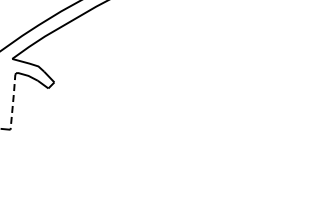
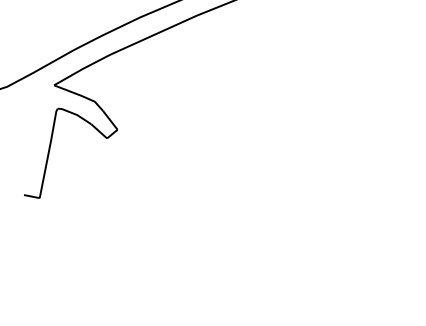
line: (13, 100) -> (49, 151), dashed -> solid

